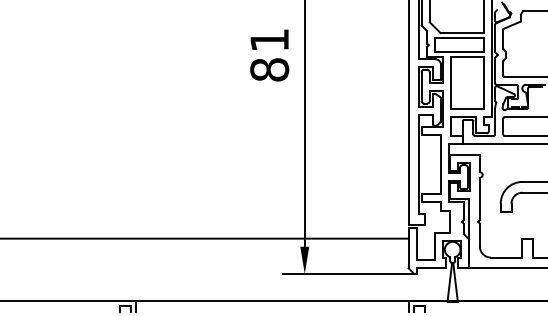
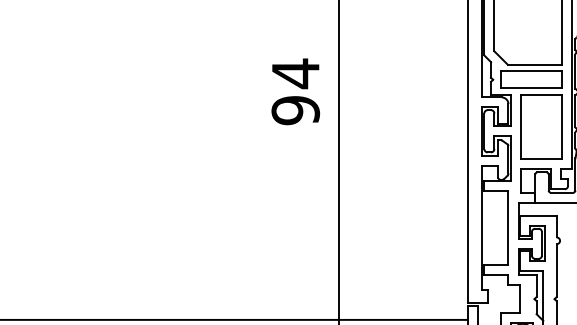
text: (269, 54) -> (295, 91), 81 -> 94

